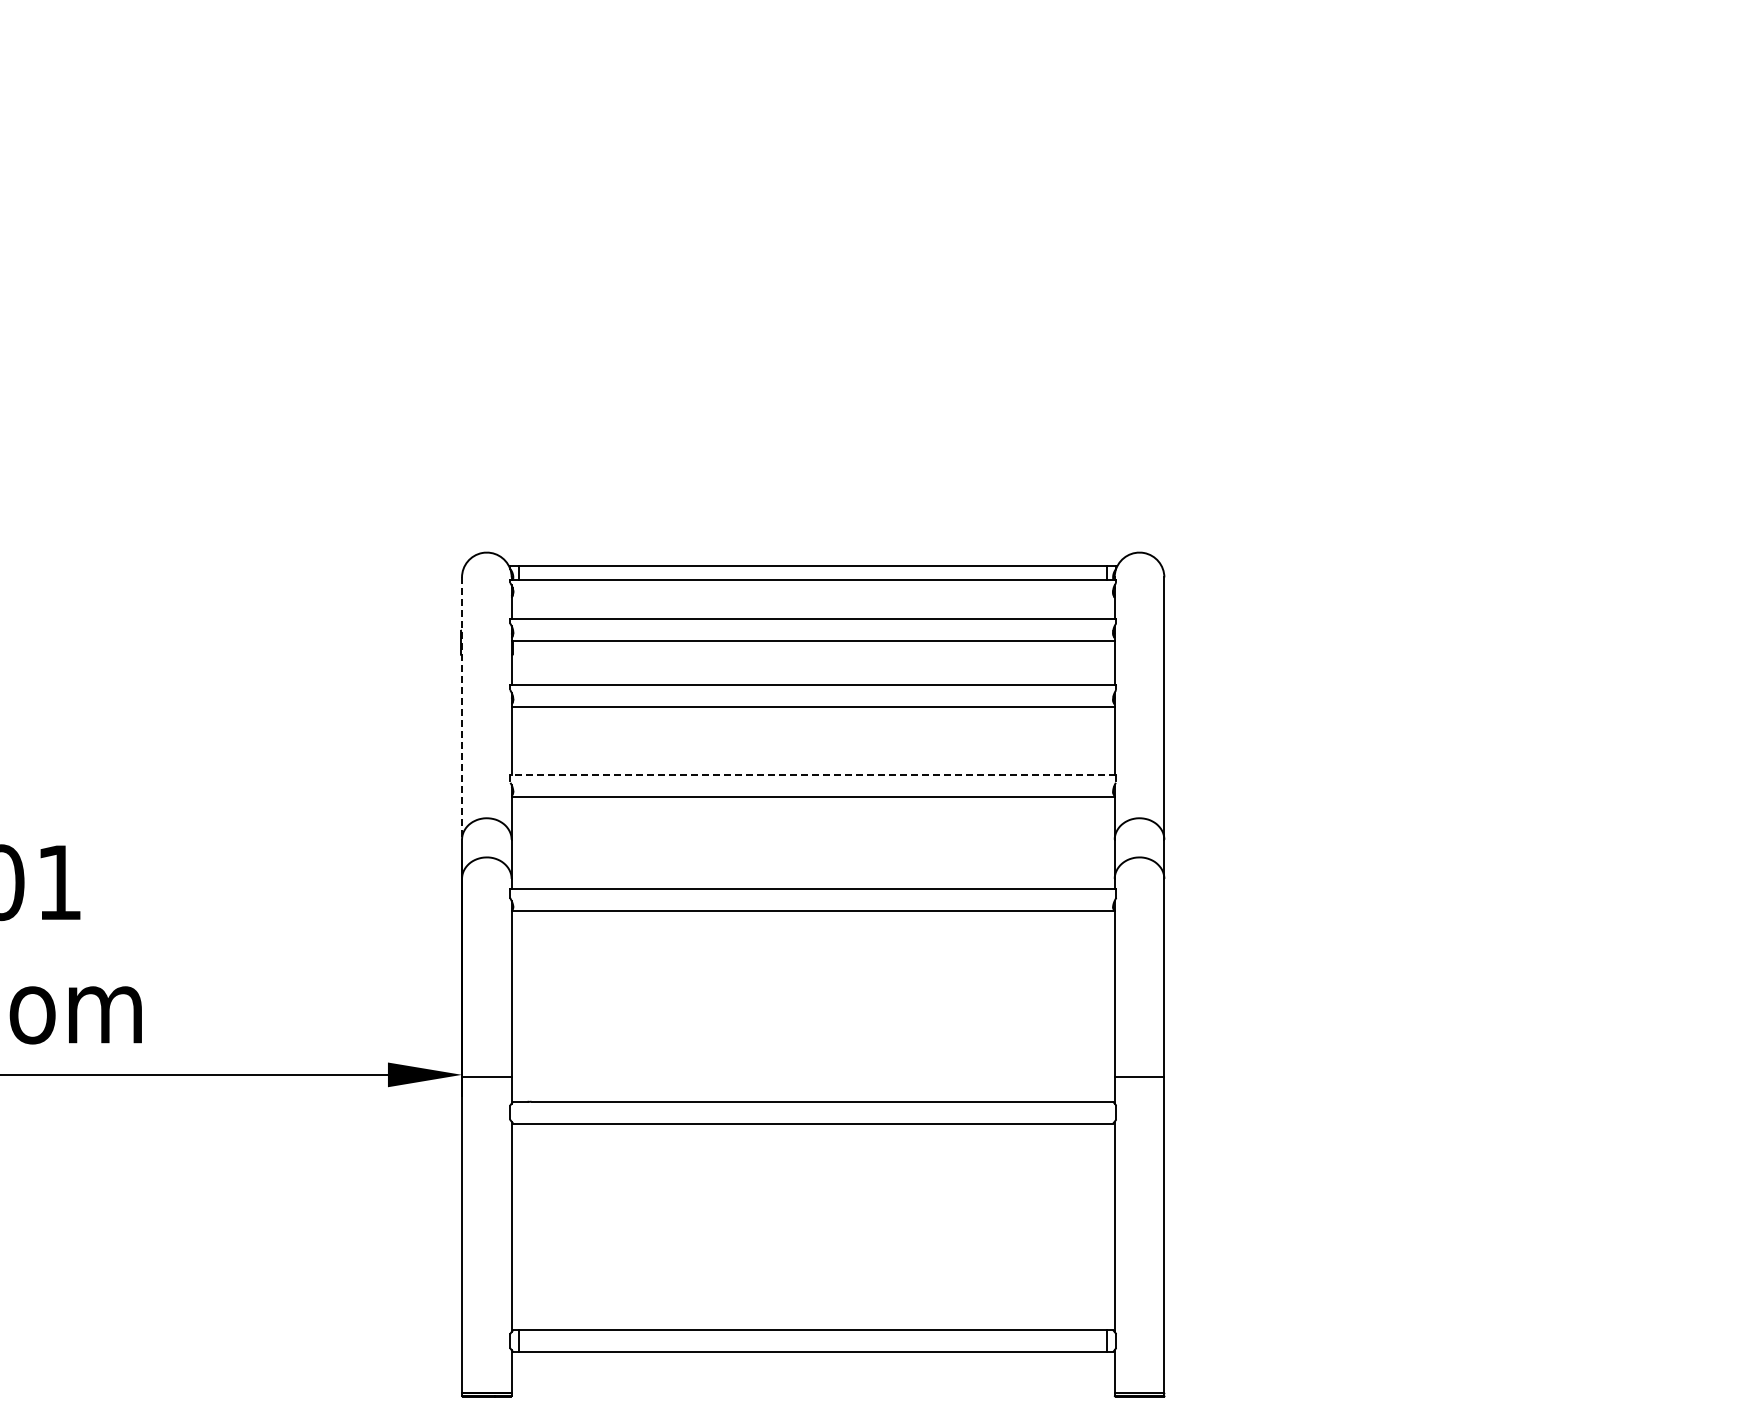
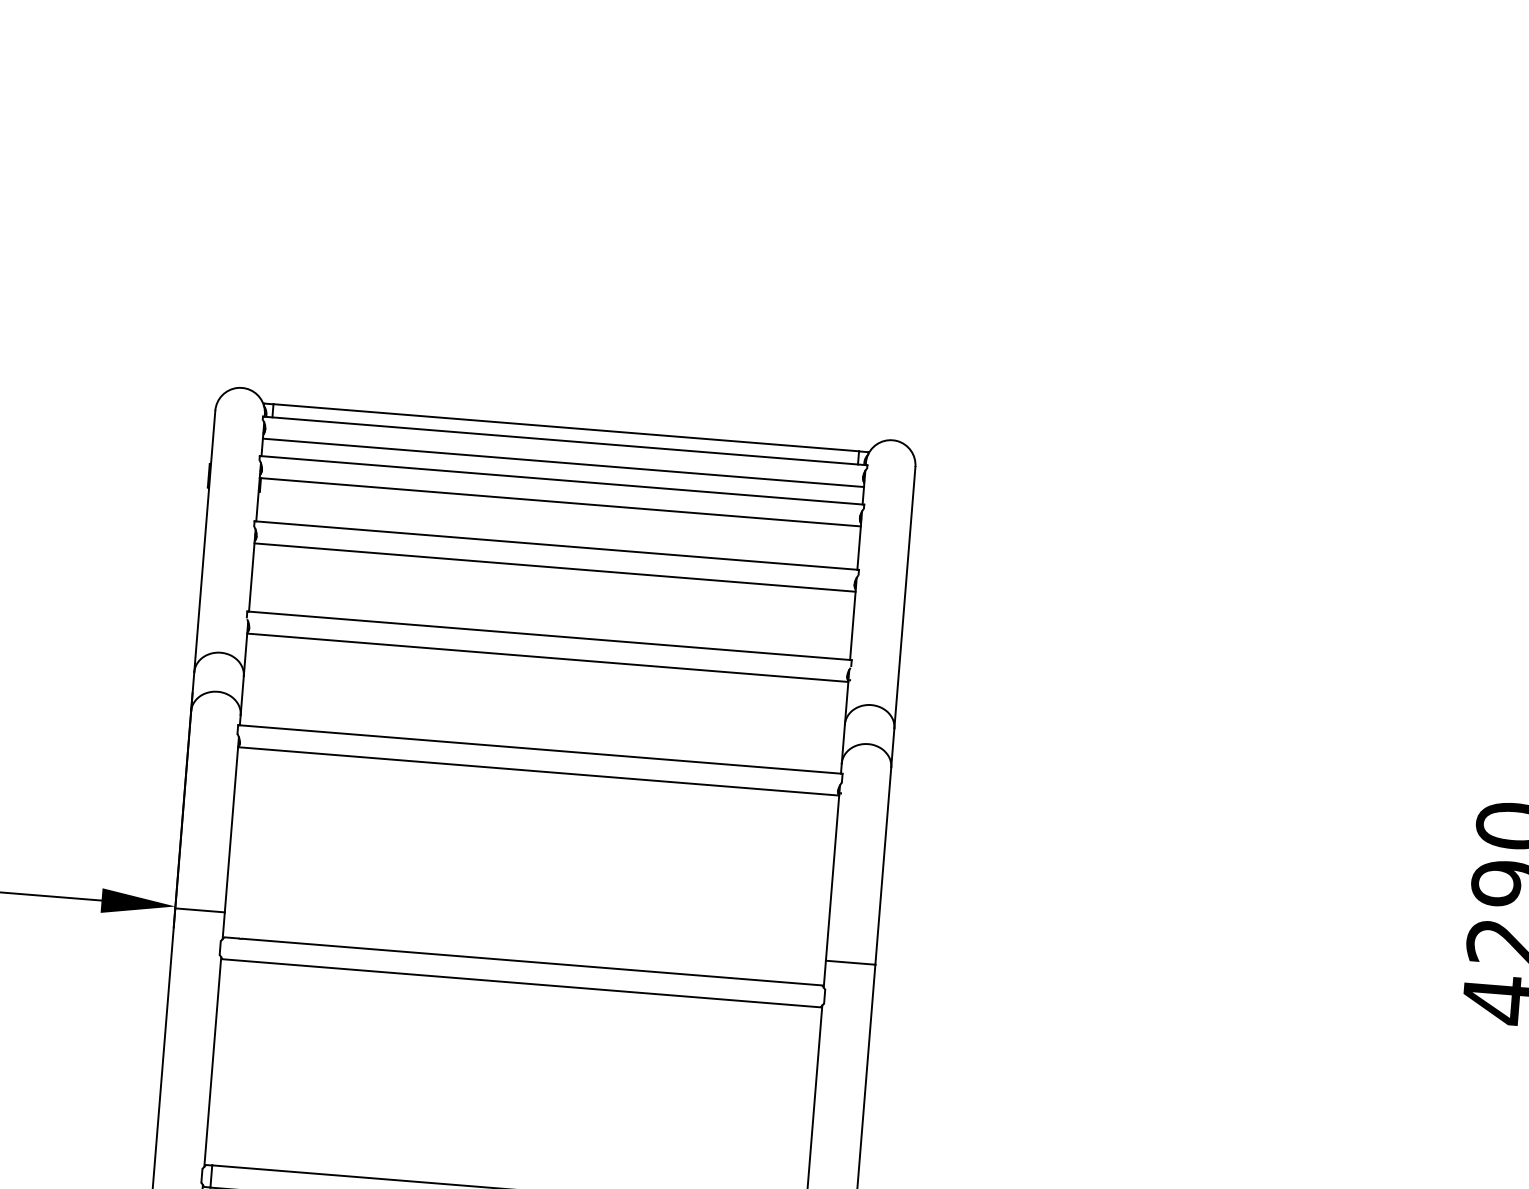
line: (812, 601) -> (562, 462), added
line: (462, 709) -> (205, 542), dashed -> solid
line: (812, 775) -> (548, 636), dashed -> solid

